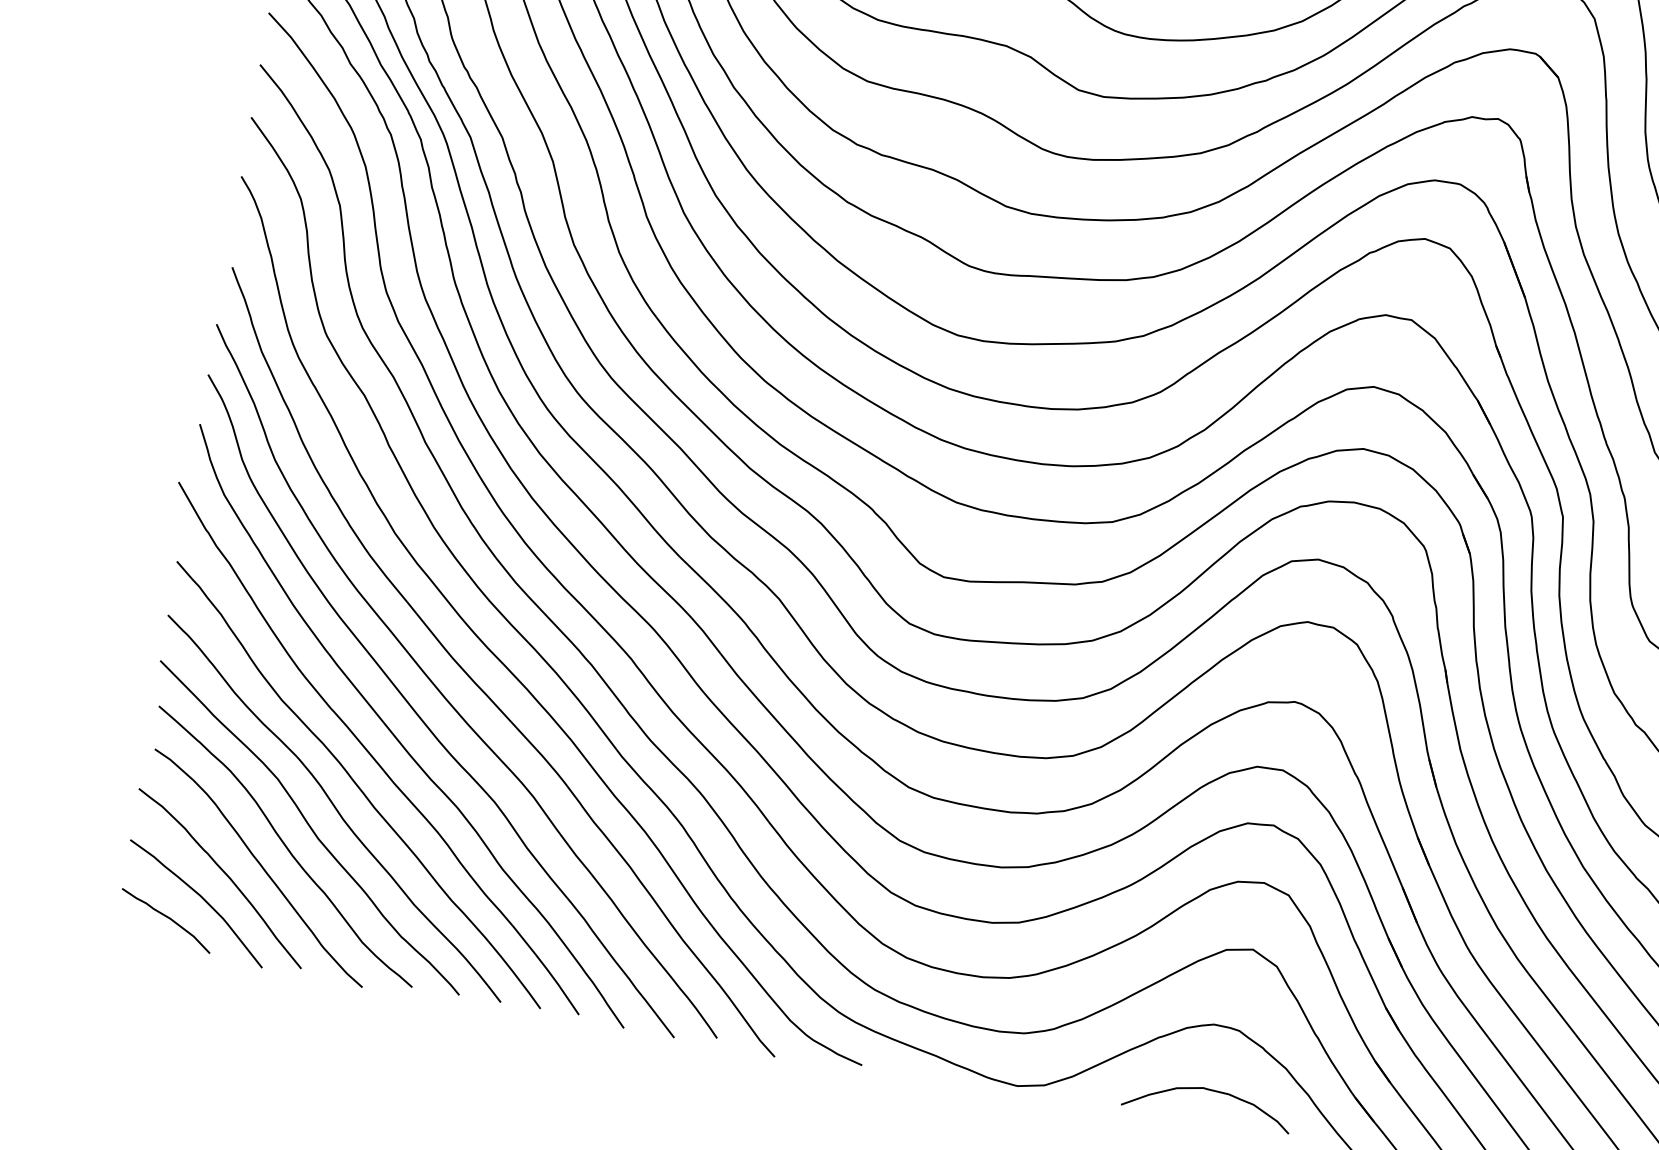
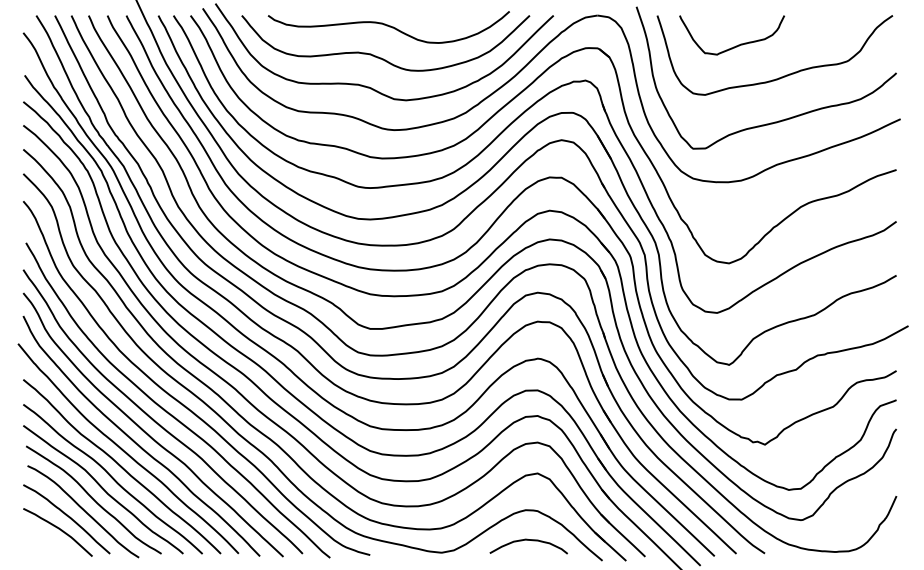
curve: (166, 918) -> (45, 541), removed

